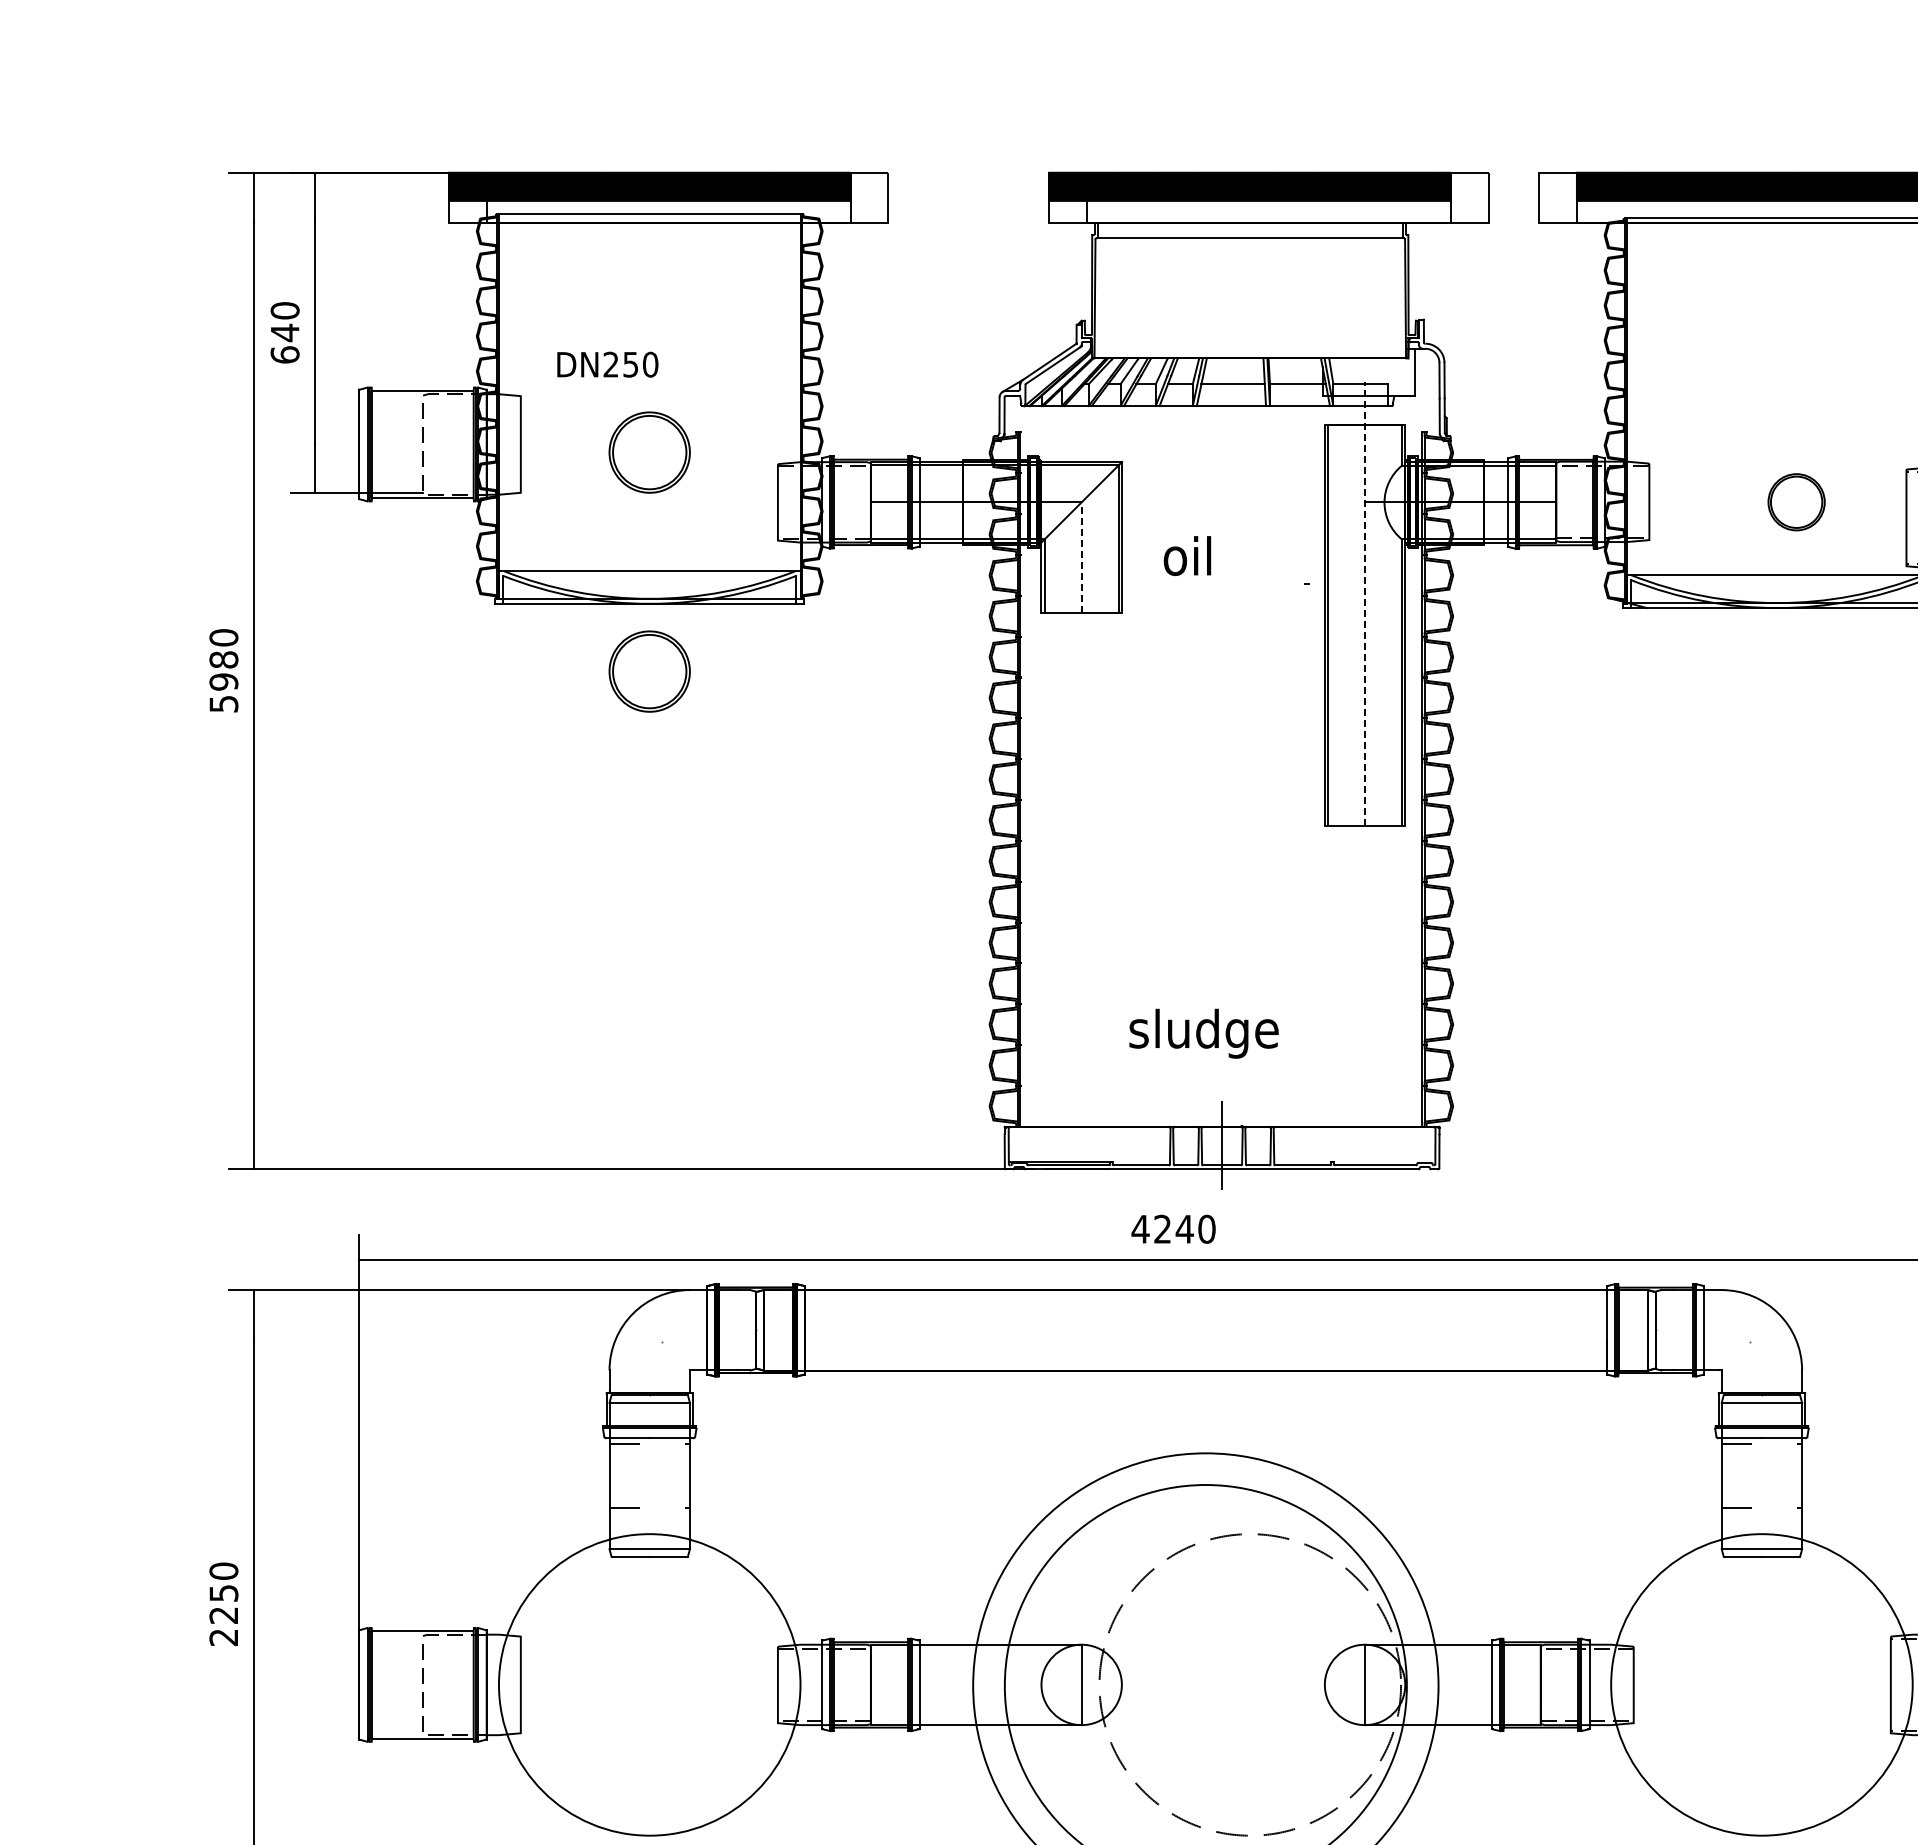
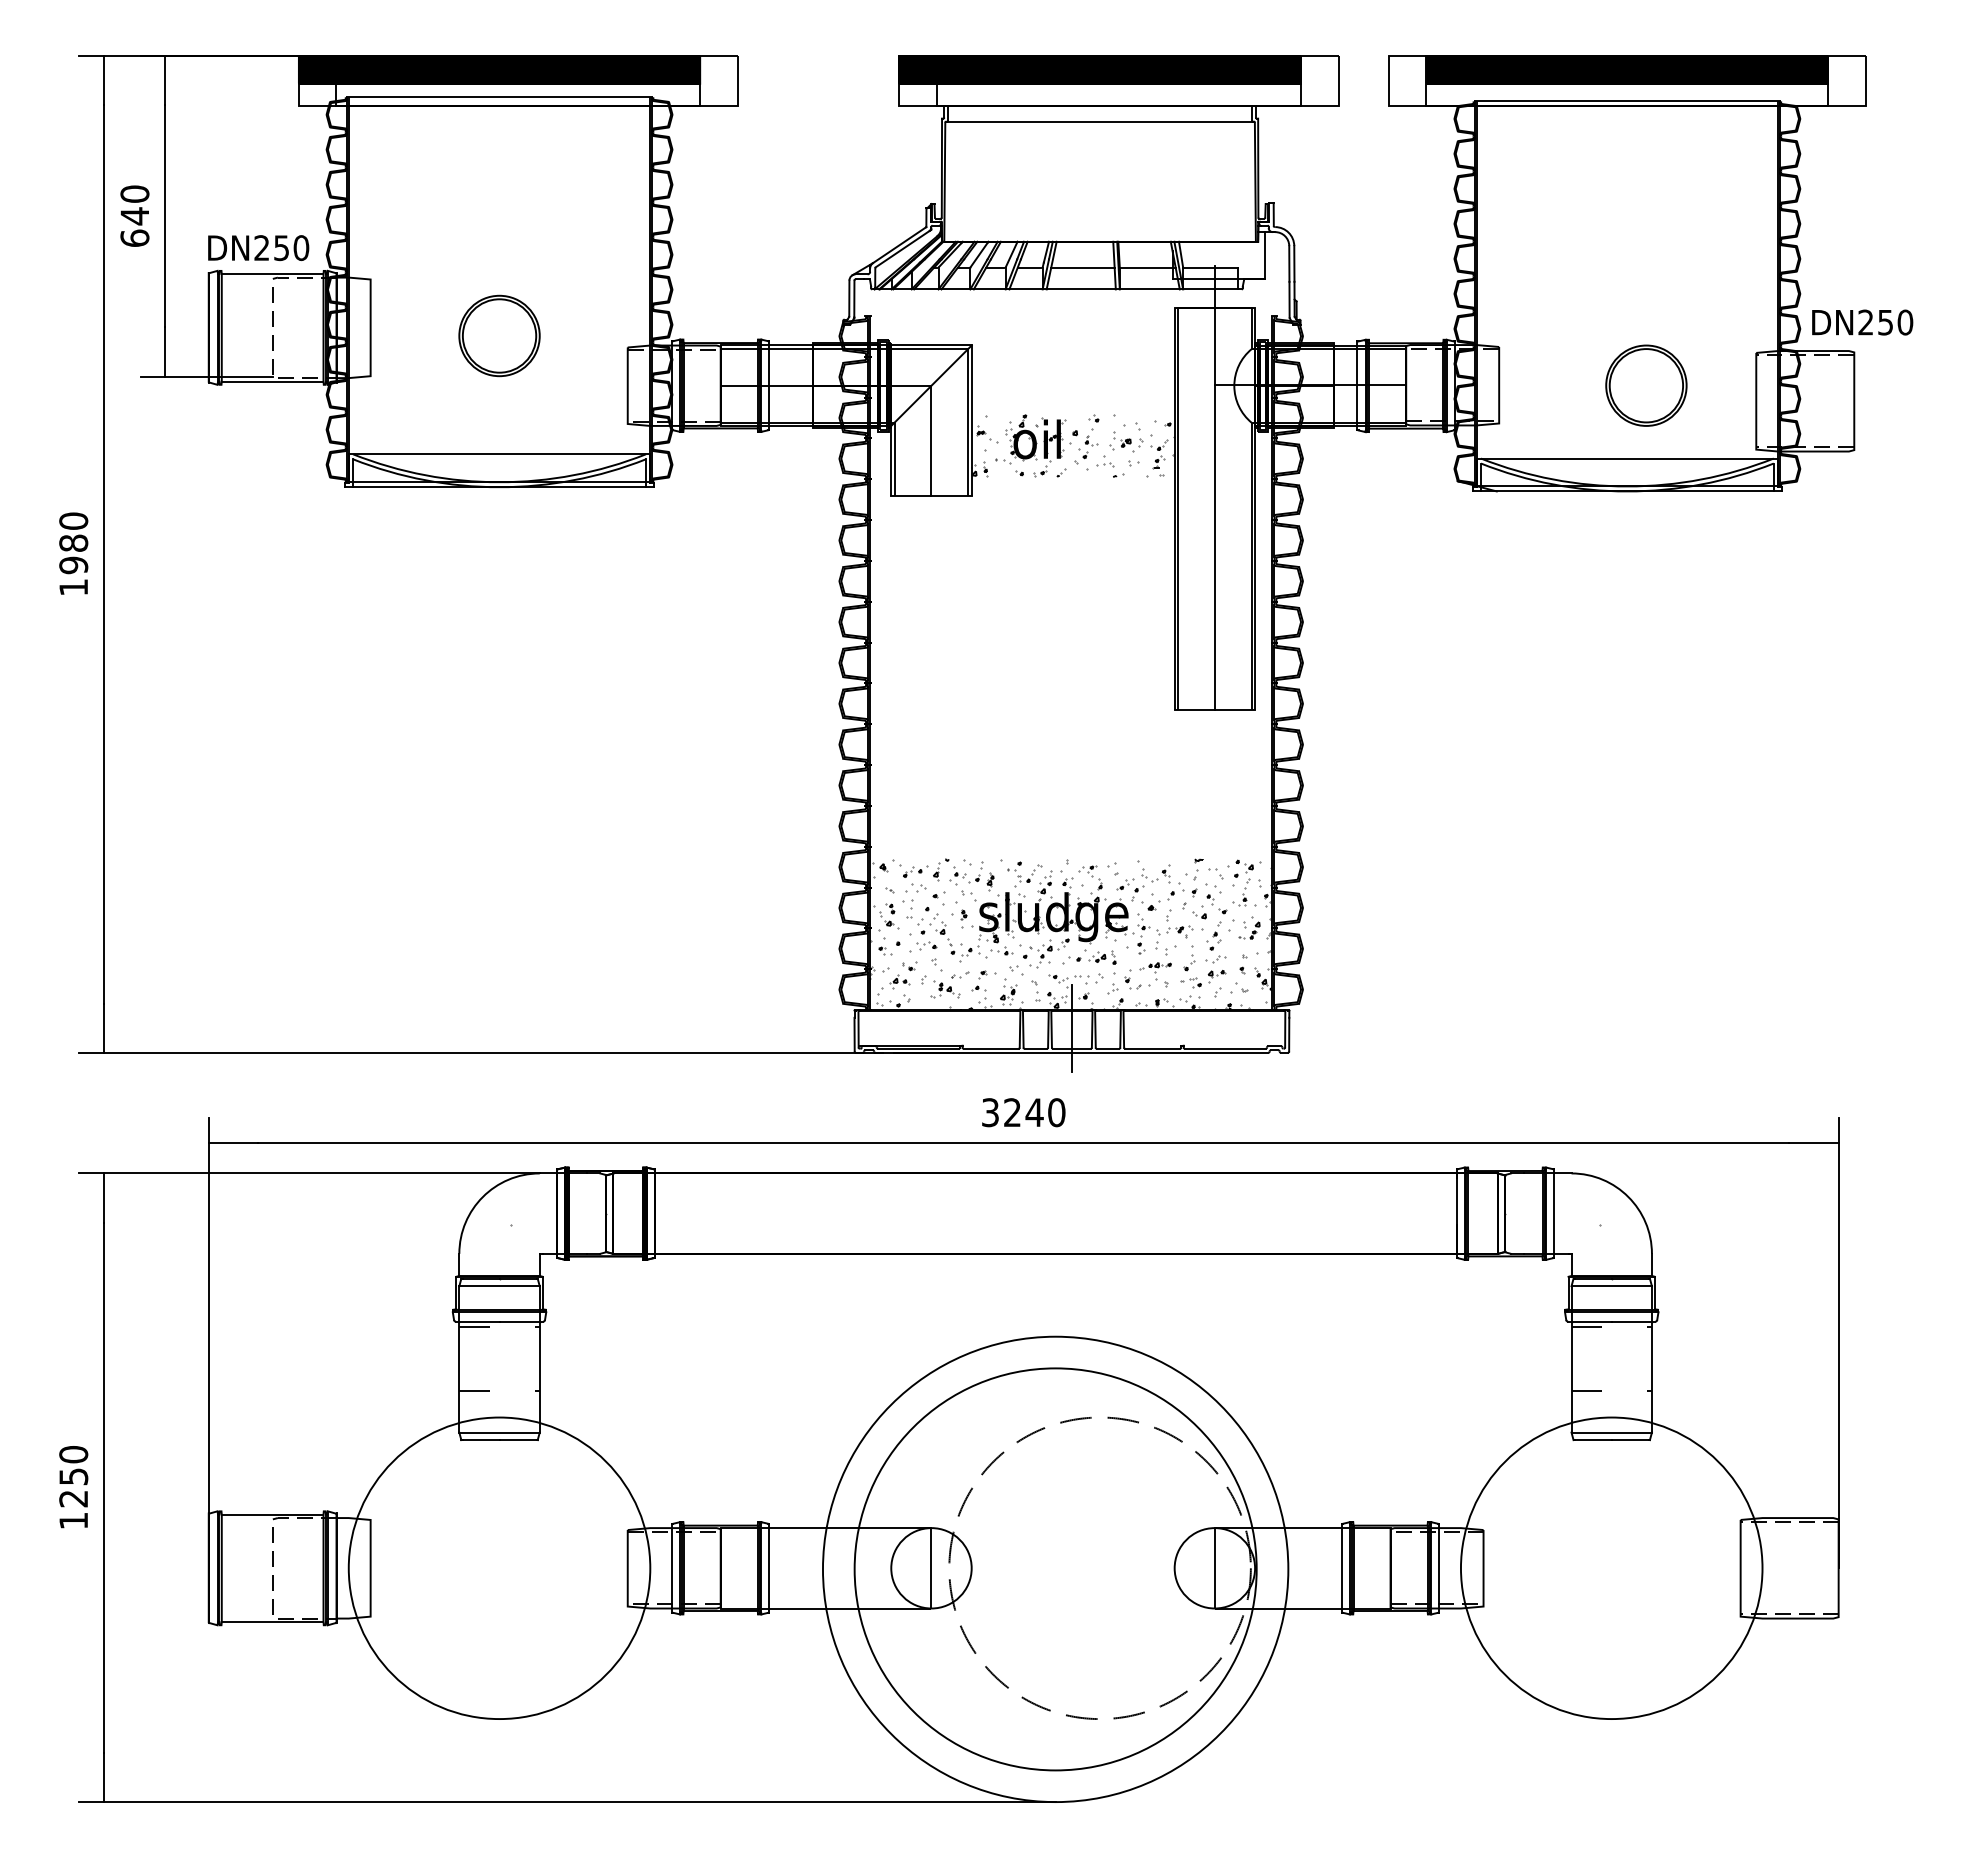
text: (607, 365) -> (258, 248), moved
part: (1796, 502) -> (1646, 385), size x1.43
line: (1081, 557) -> (931, 440), dashed -> solid
hatch: (1222, 562) -> (1072, 445), added
line: (1364, 604) -> (1214, 487), dashed -> solid
part: (649, 671) -> (499, 554), removed
text: (223, 704) -> (73, 587), 5980 -> 1980
hatch: (1221, 1051) -> (1071, 934), added
text: (1140, 1229) -> (990, 1112), 4240 -> 3240
text: (223, 1638) -> (73, 1521), 2250 -> 1250

